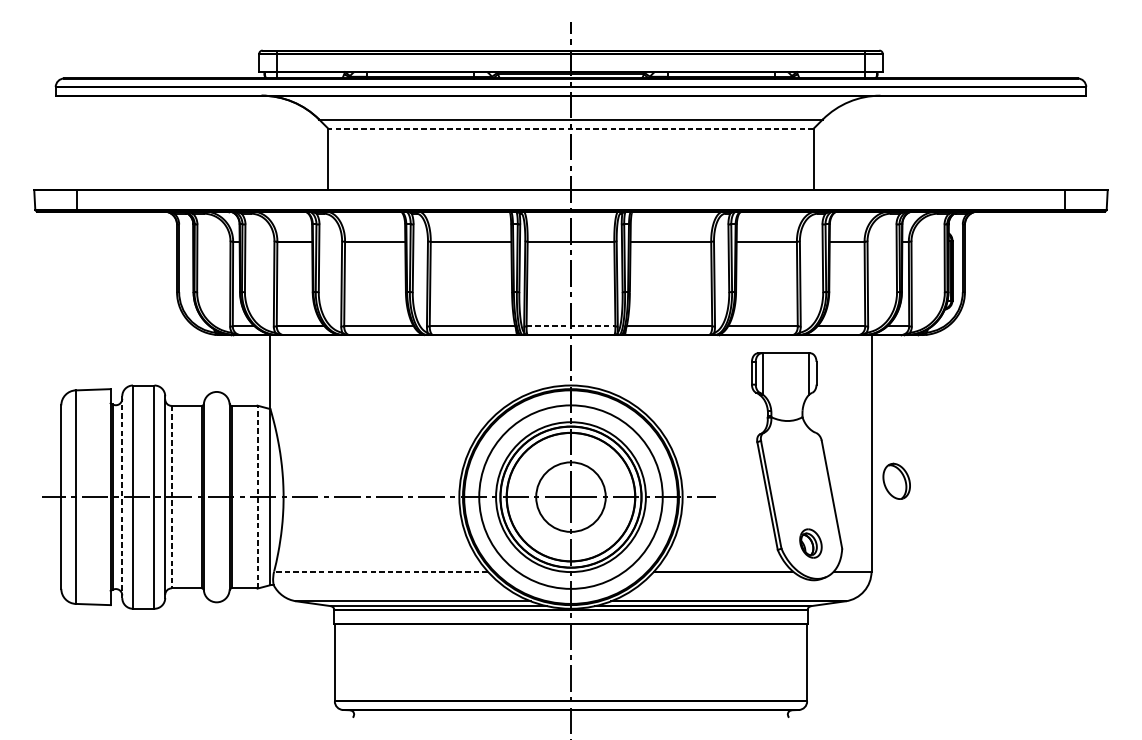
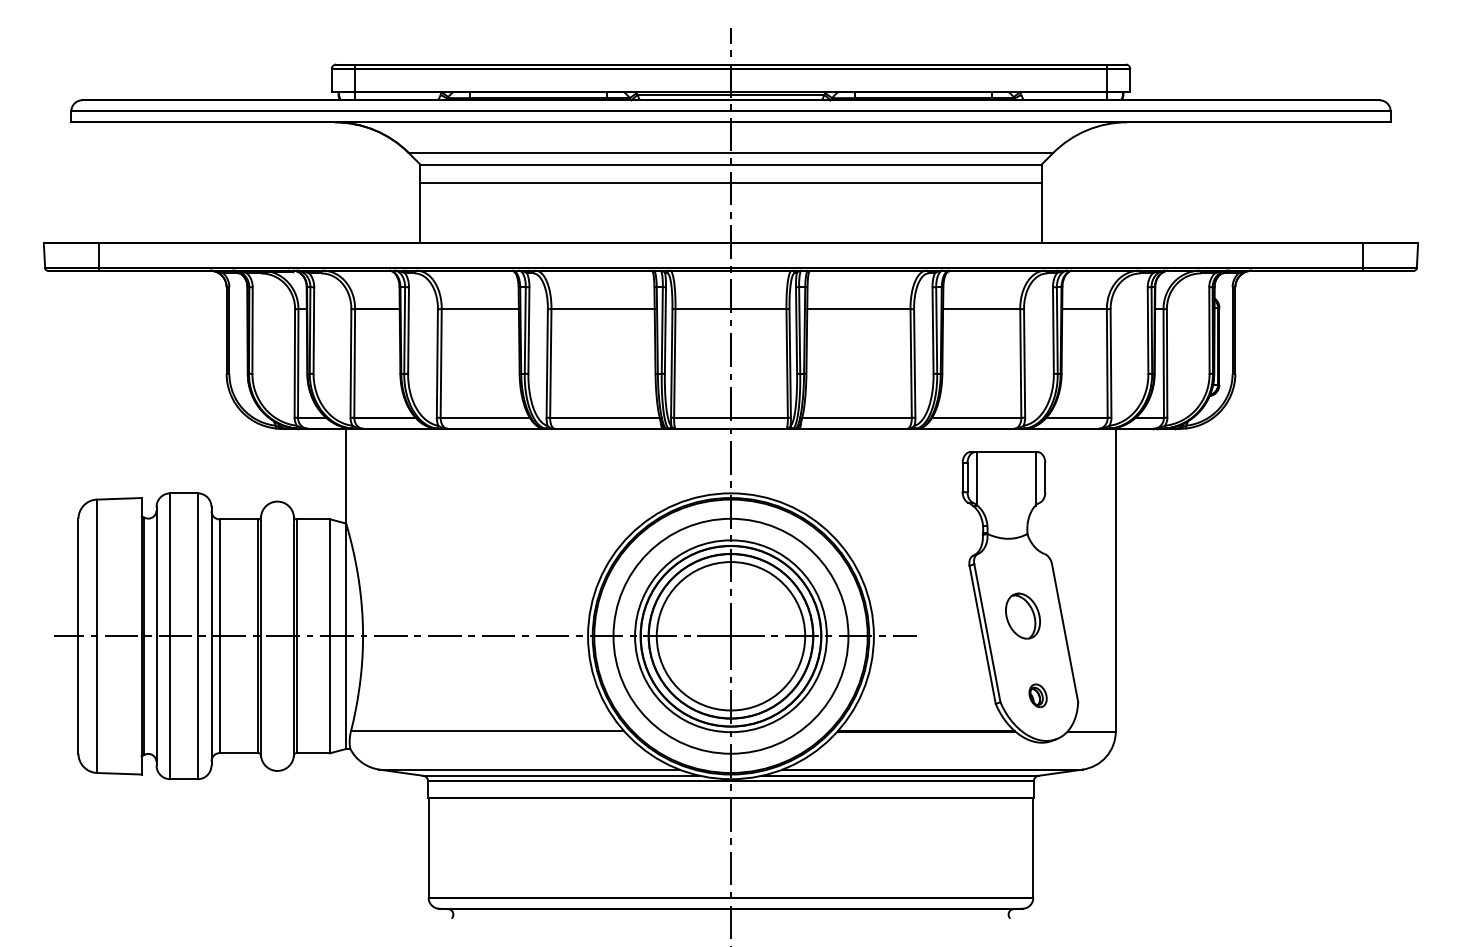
line: (570, 128) -> (730, 164), dashed -> solid
line: (570, 142) -> (730, 182), added
line: (571, 326) -> (731, 417), dashed -> solid
part: (896, 480) -> (1022, 615), moved
line: (257, 496) -> (329, 635), dashed -> solid
line: (122, 497) -> (156, 636), dashed -> solid
line: (171, 497) -> (219, 636), dashed -> solid
circle: (570, 497) -> (730, 636), size x1.67
part: (810, 543) -> (1037, 695), size x0.62
line: (380, 571) -> (487, 731), dashed -> solid

